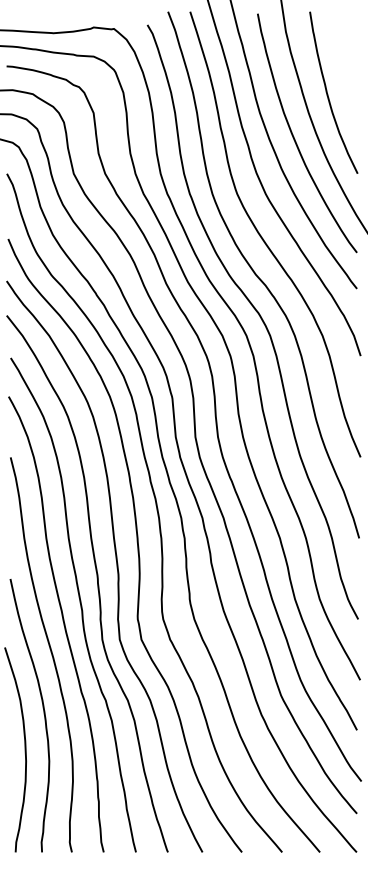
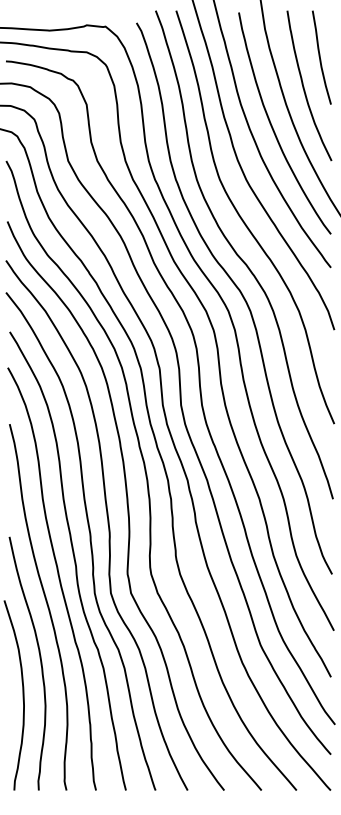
curve: (345, 62) -> (320, 57), added

